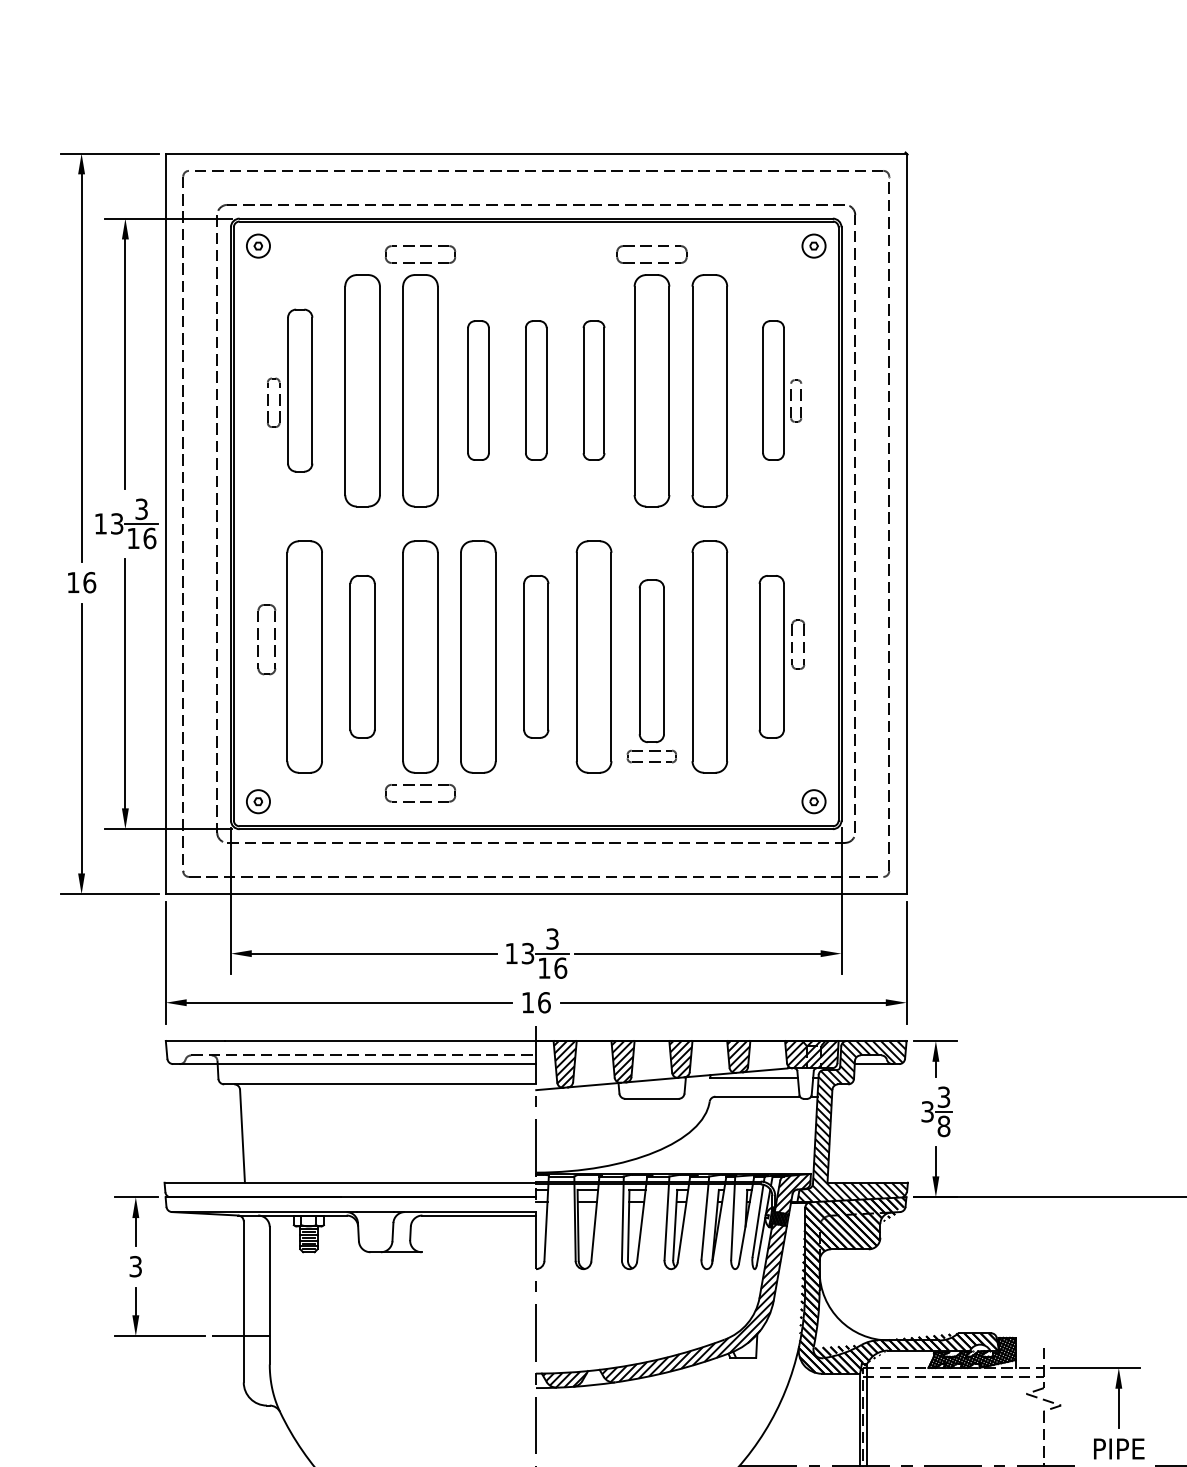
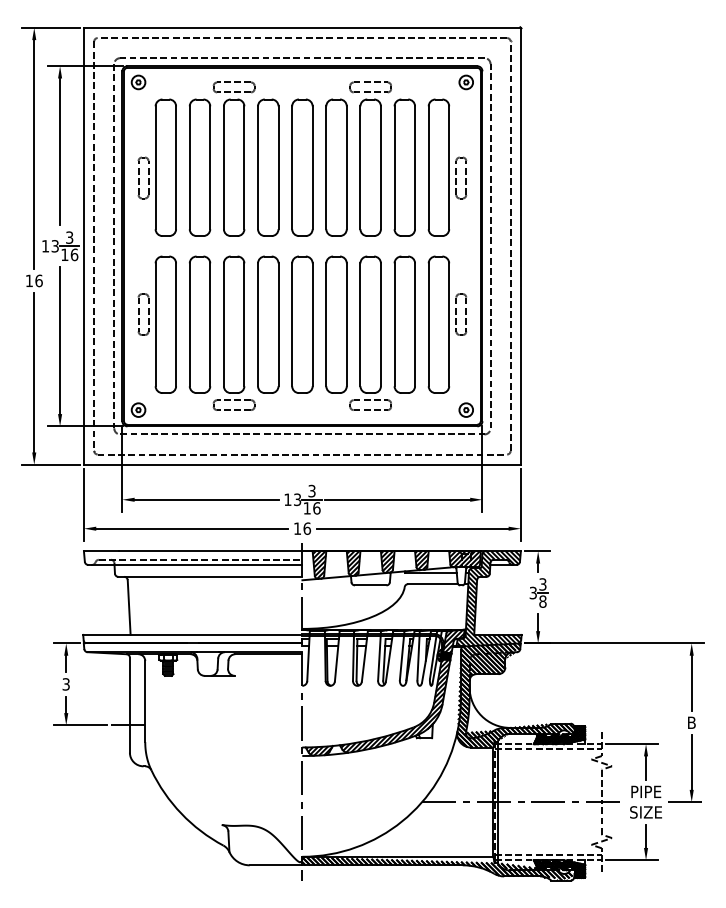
part: (288, 390) -> (156, 167), size x1.43
part: (478, 390) -> (268, 167), size x1.67
part: (536, 390) -> (302, 167), size x1.67
part: (594, 390) -> (336, 167), size x1.67
part: (782, 390) -> (447, 167), size x1.67
part: (361, 656) -> (199, 324), size x1.43
part: (536, 656) -> (302, 324), size x1.43
part: (780, 656) -> (446, 324), size x1.43
part: (651, 670) -> (370, 332), size x1.43

